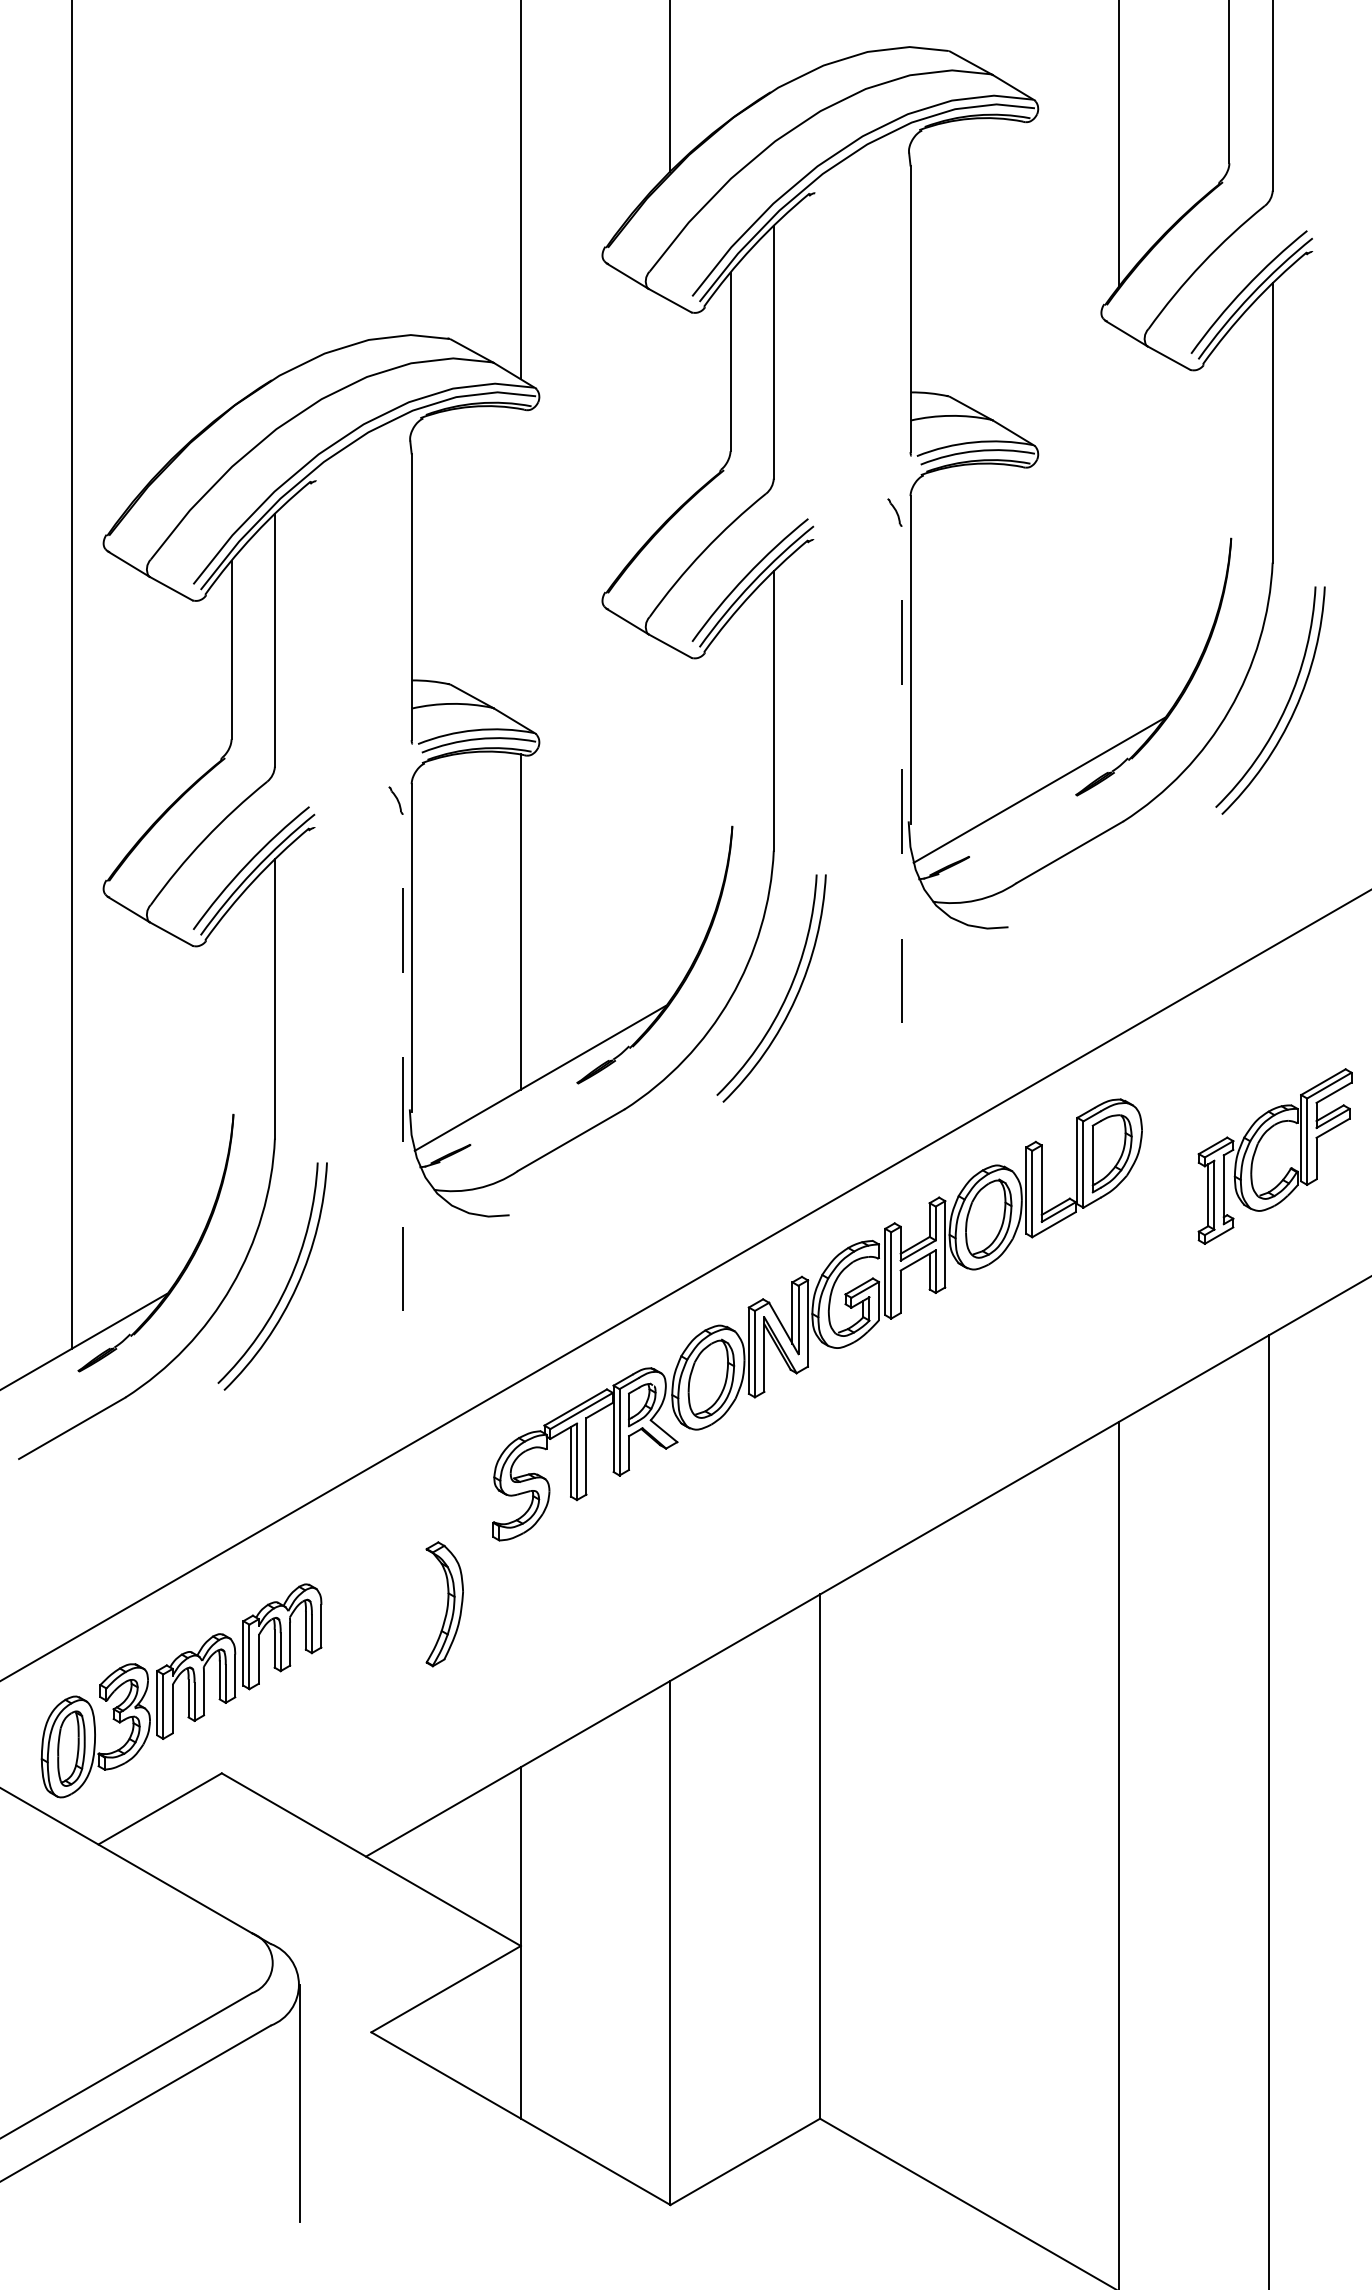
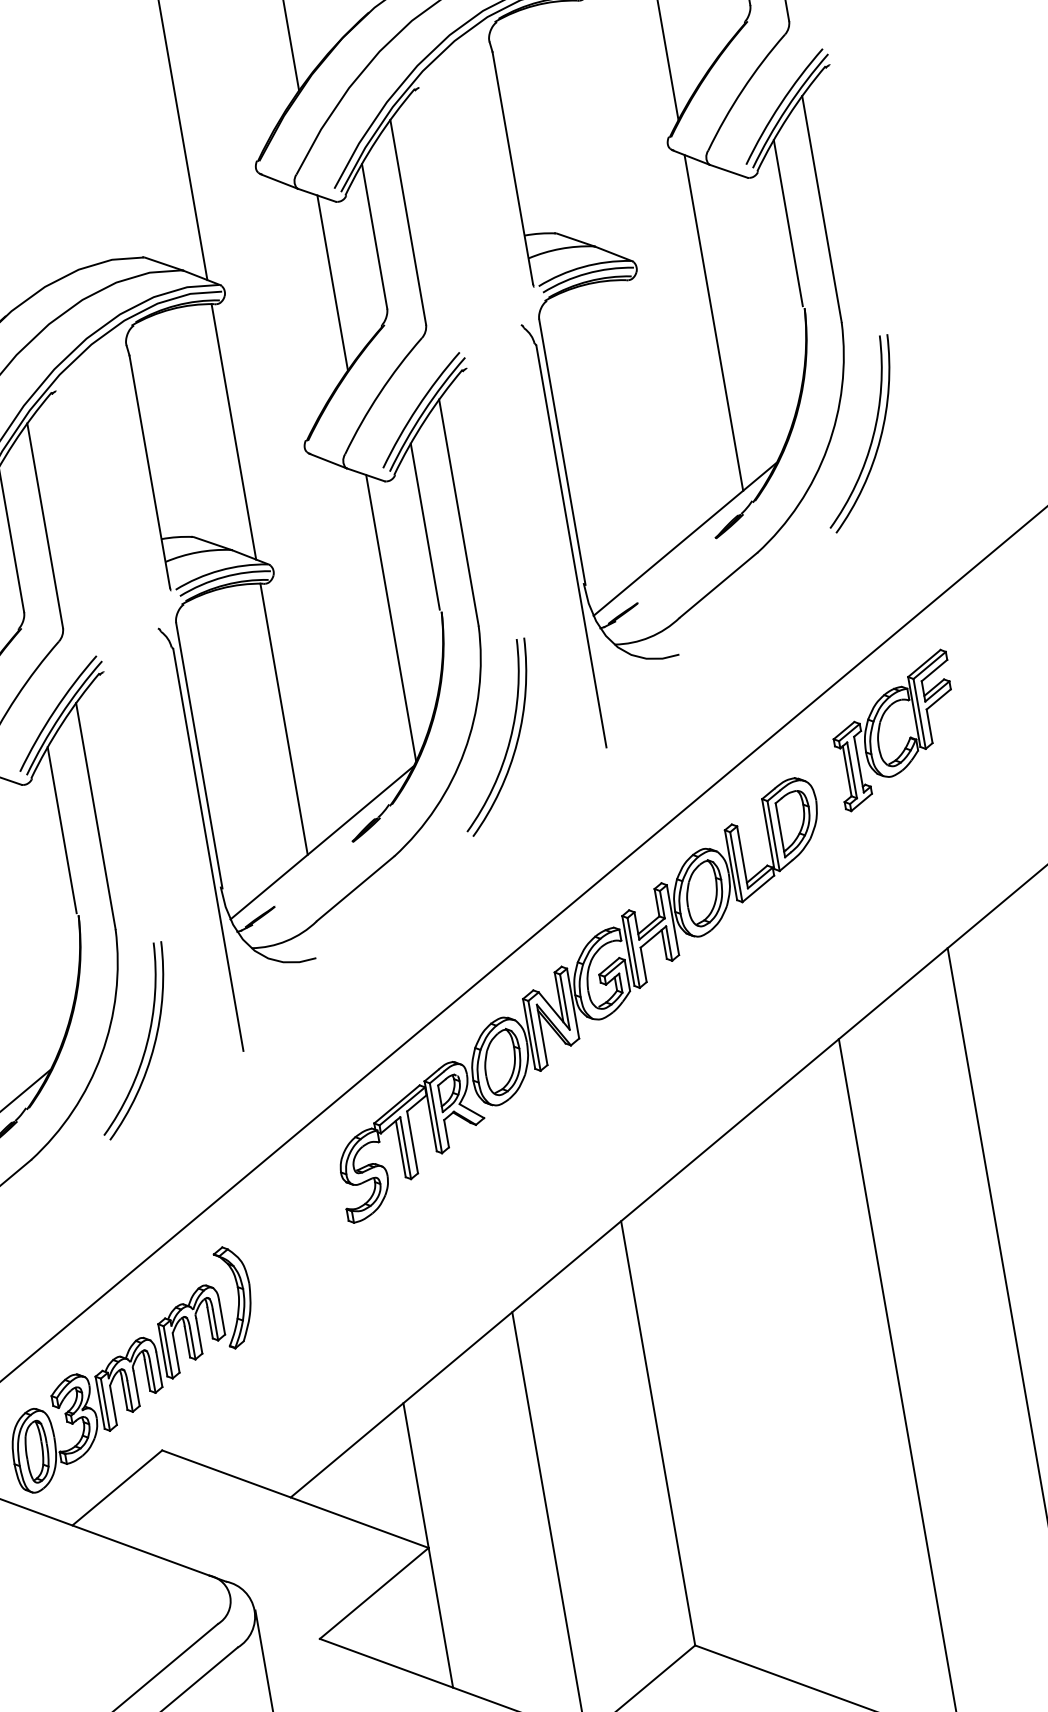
line: (670, 408) -> (332, 282), added
line: (1229, 432) -> (788, 223), added
line: (1119, 536) -> (714, 322), added
line: (520, 566) -> (233, 431), added
line: (730, 720) -> (425, 526), added
line: (901, 774) -> (571, 546), dashed -> solid
line: (670, 822) -> (391, 617), added
line: (231, 1008) -> (62, 830), added
line: (402, 1062) -> (208, 849), dashed -> solid
part: (1256, 1151) -> (880, 729), moved
part: (444, 1604) -> (236, 1296), moved

